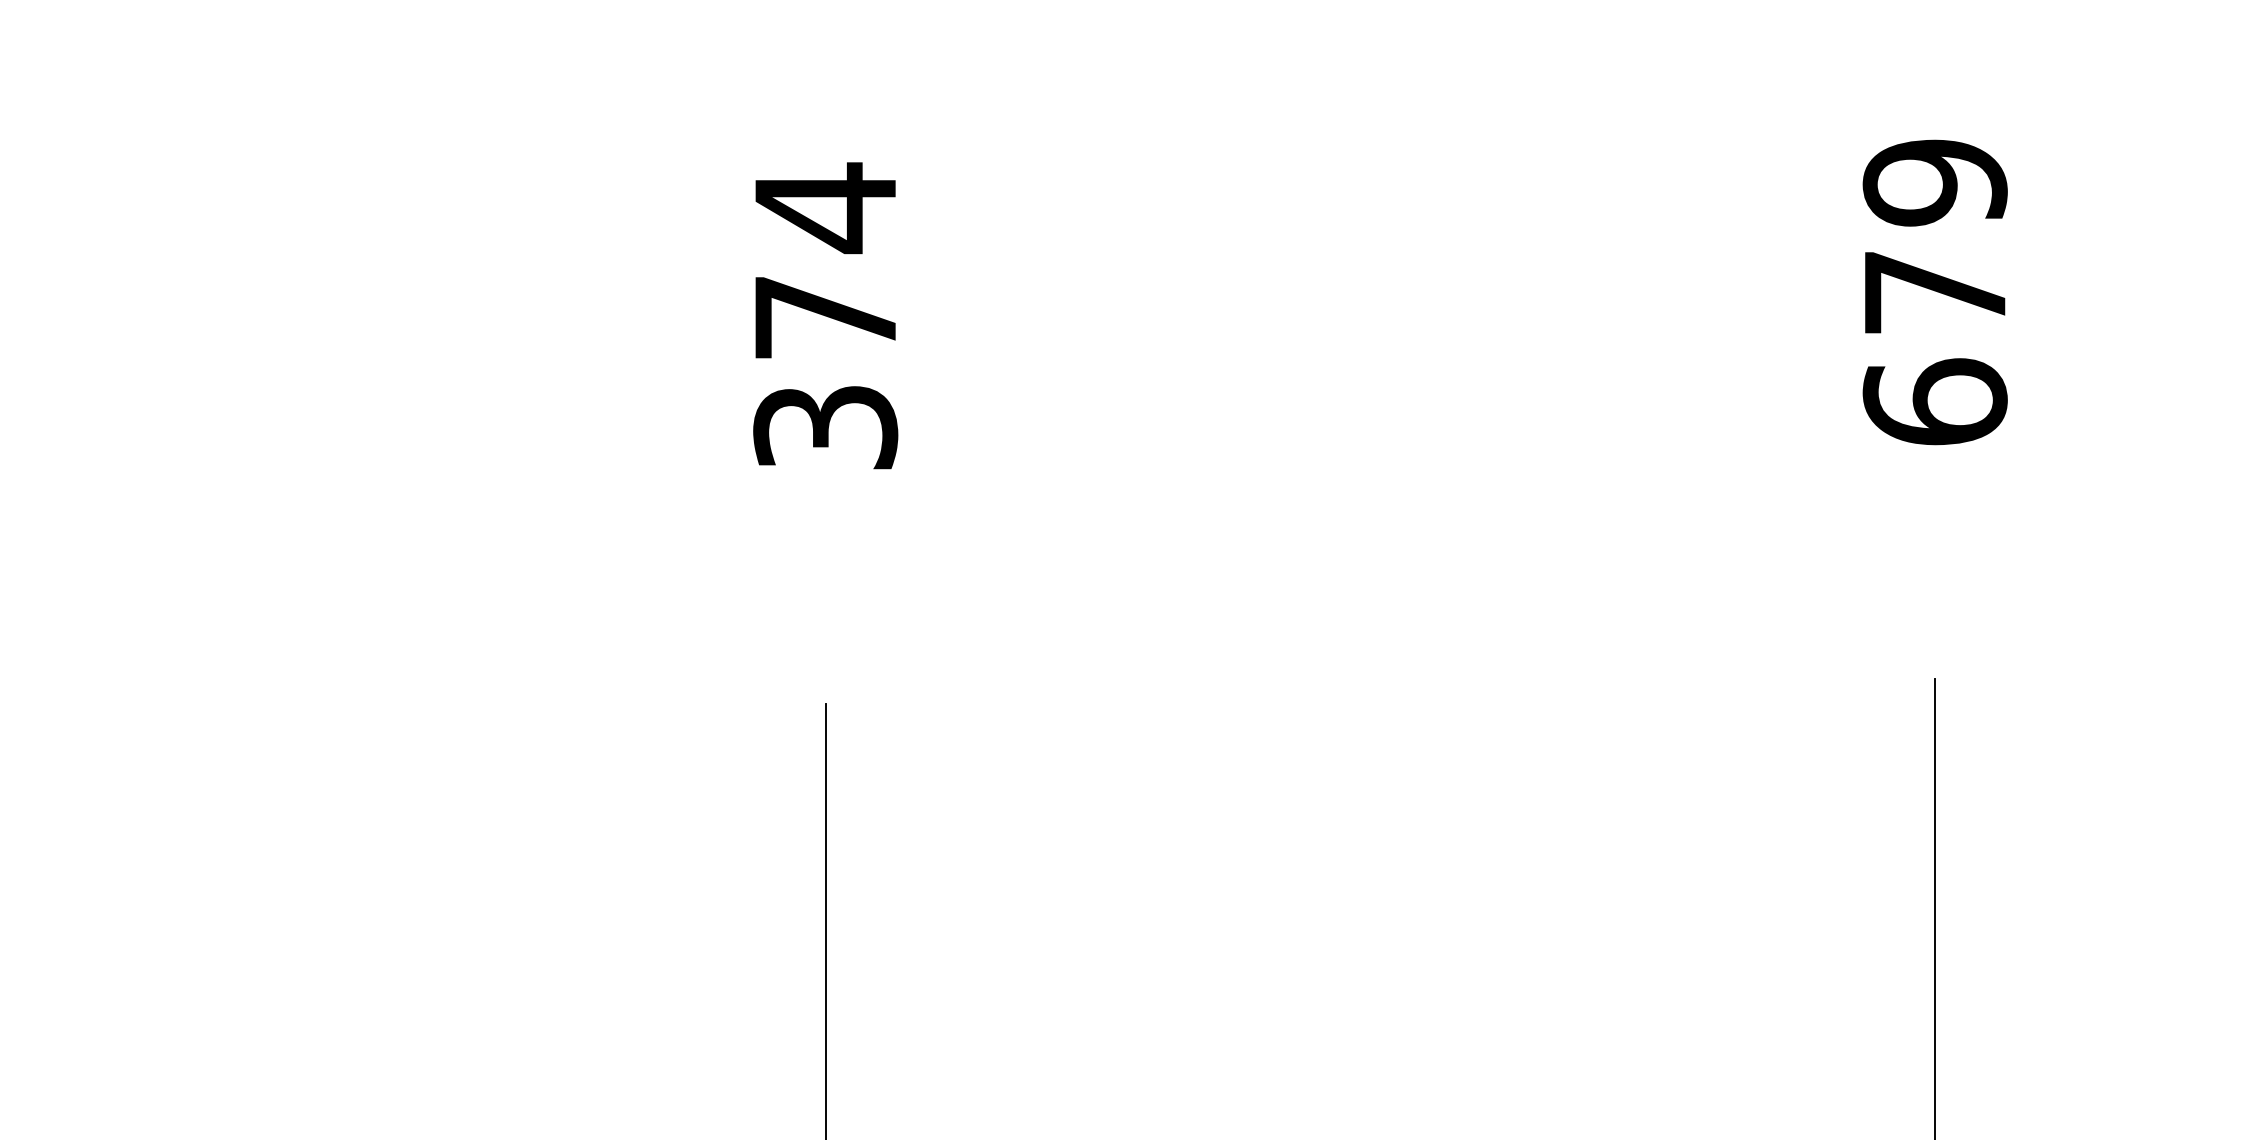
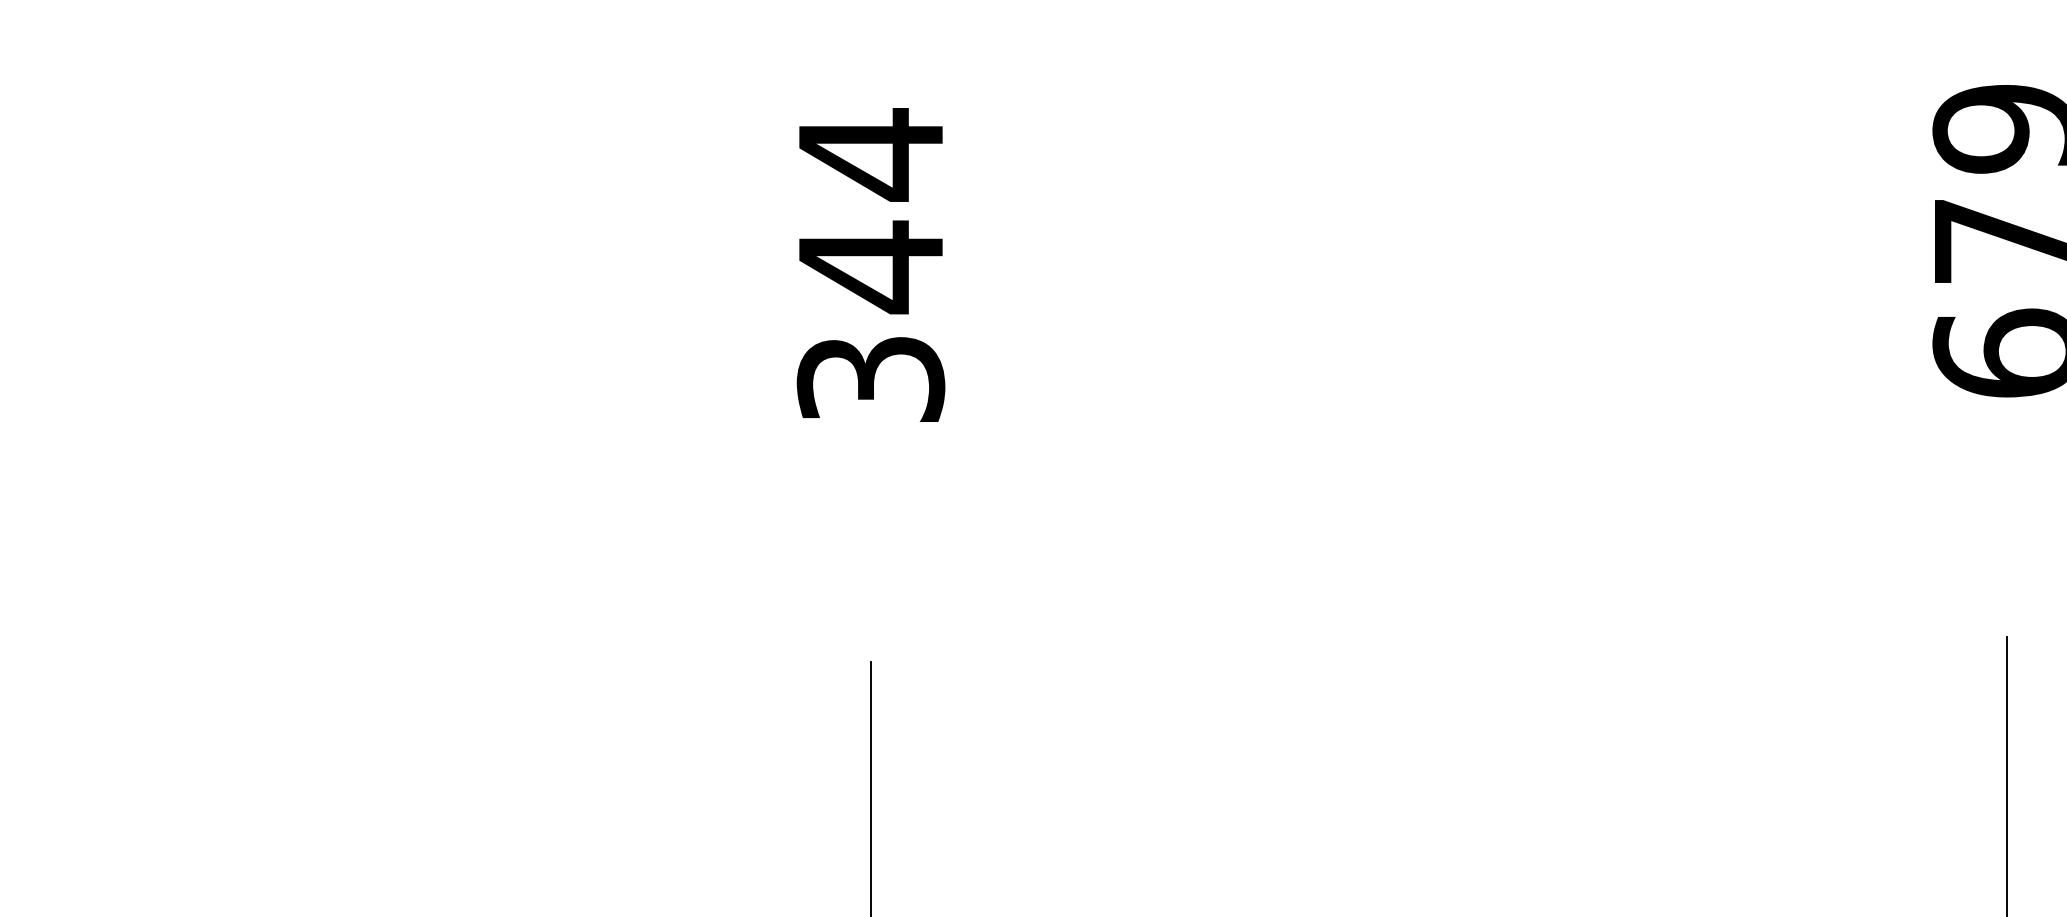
text: (825, 317) -> (870, 266), 374 -> 344

